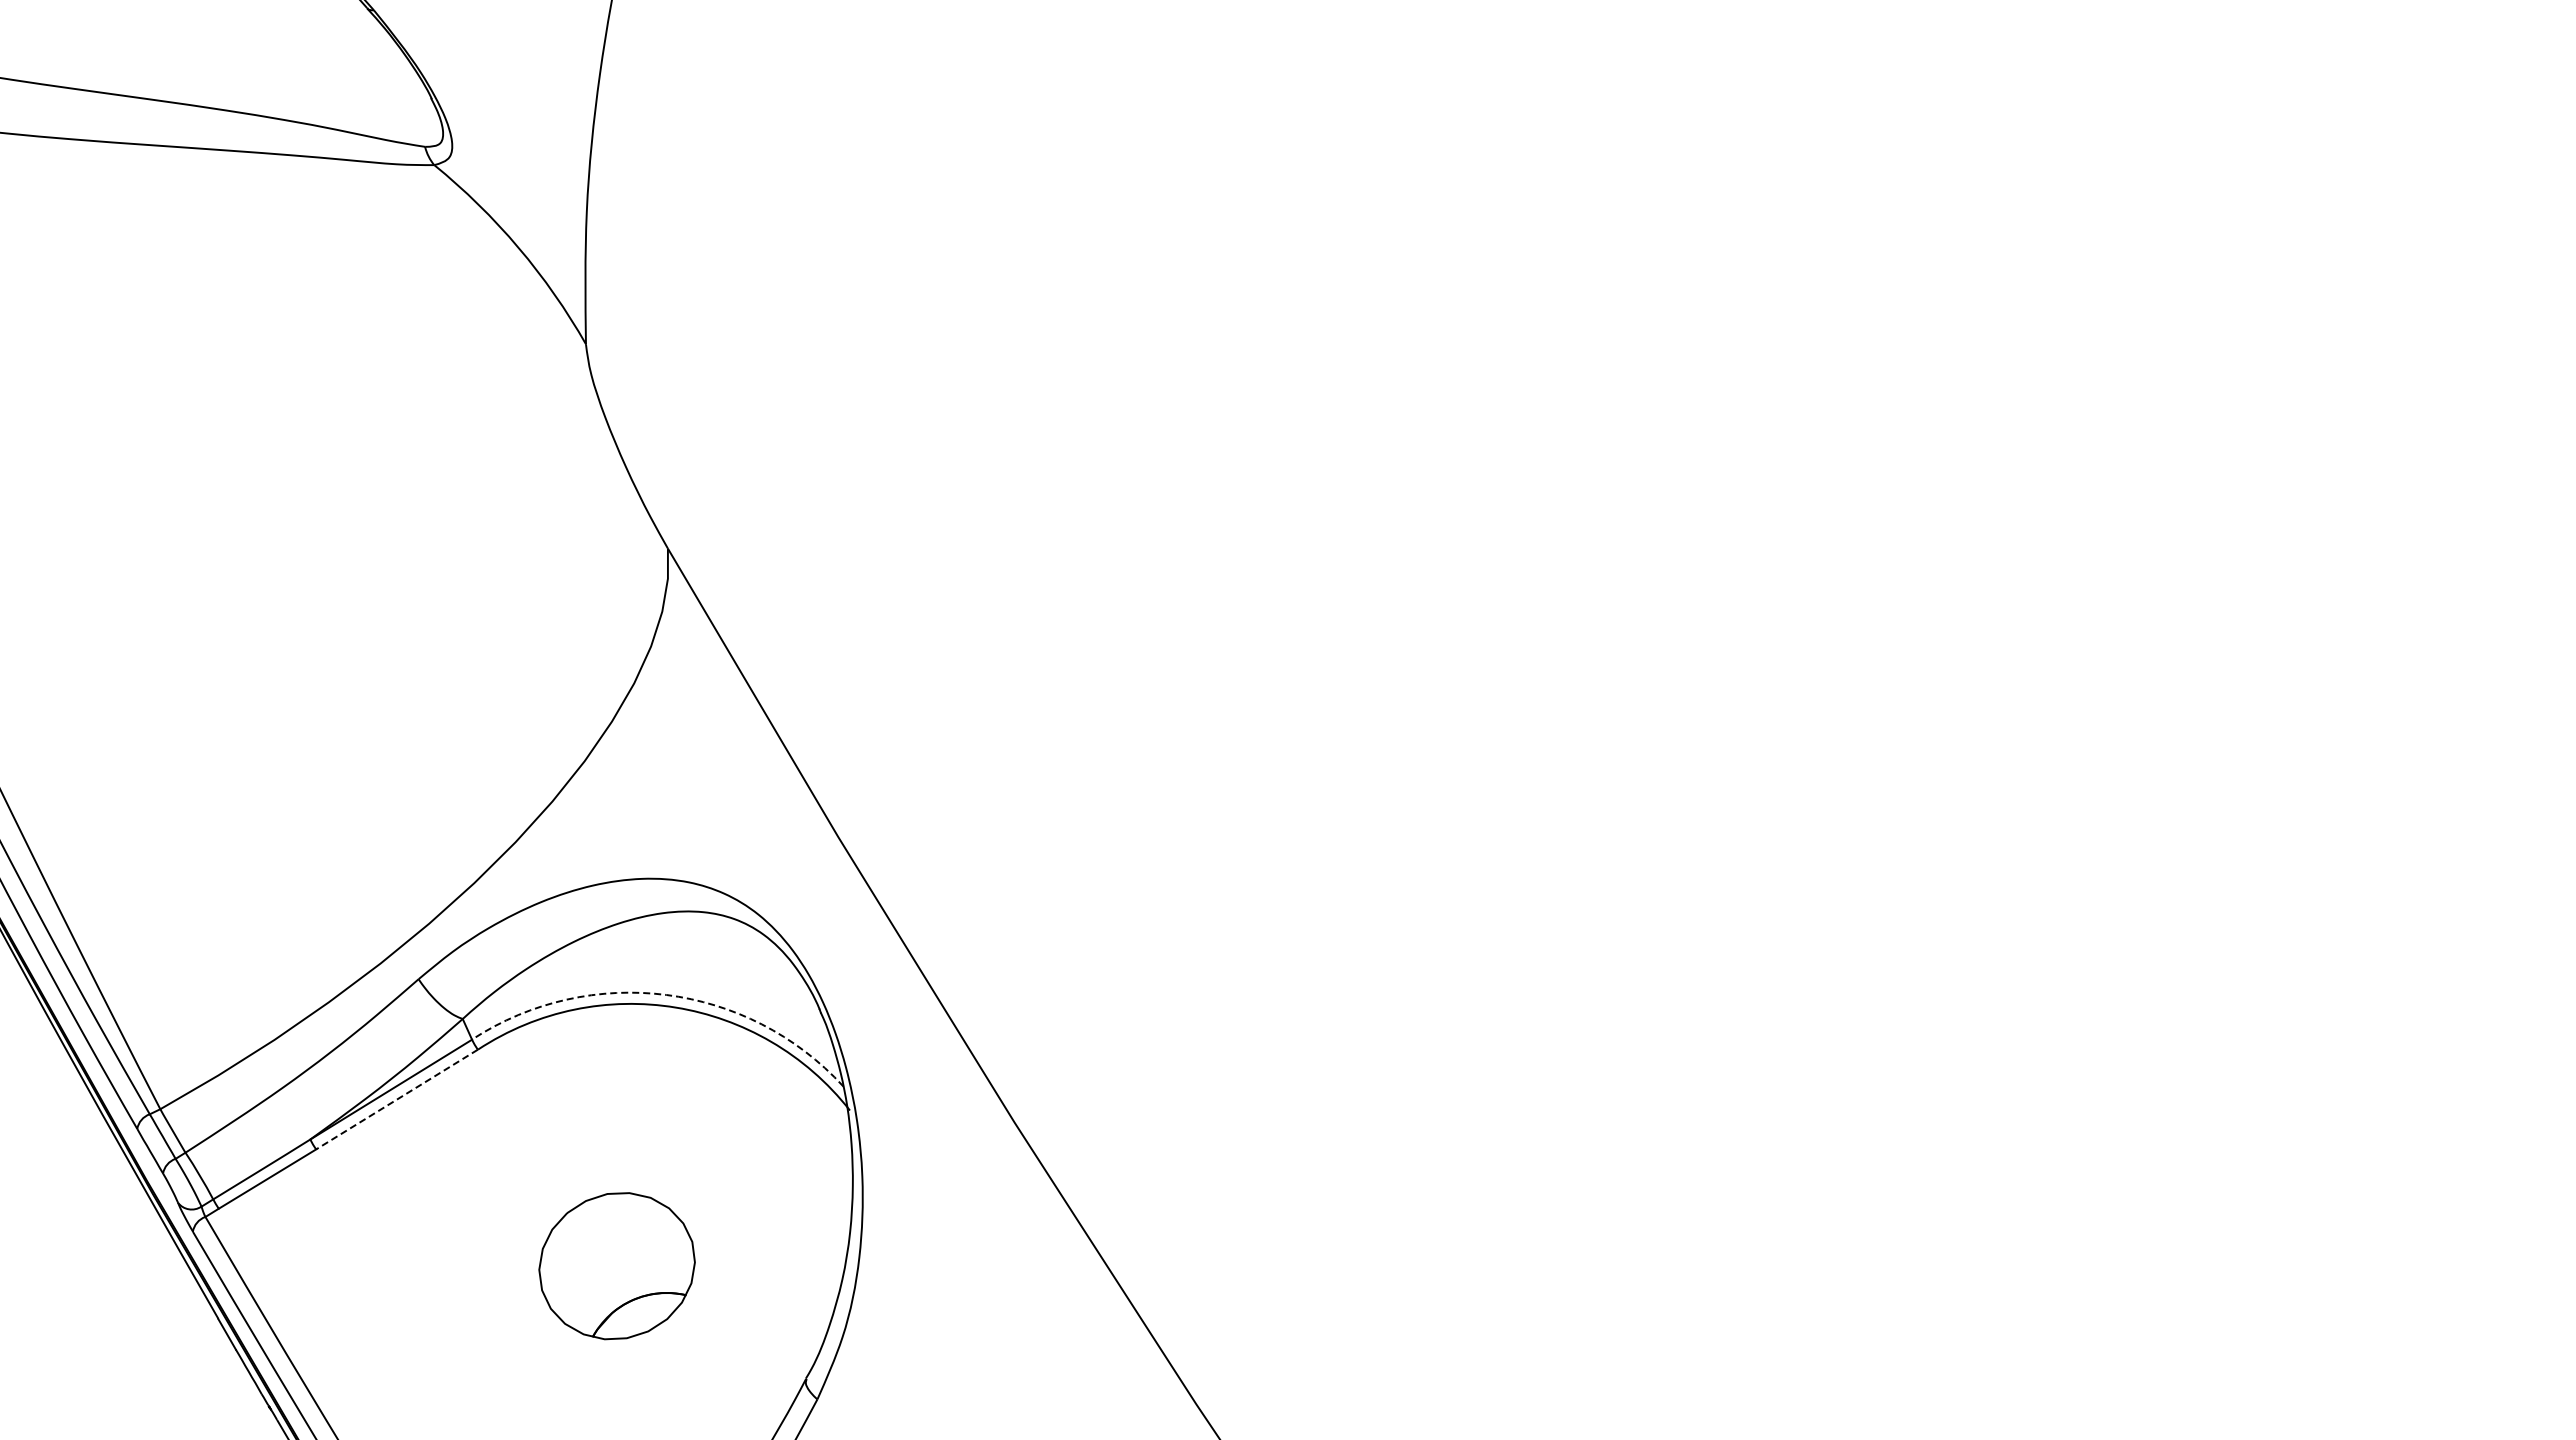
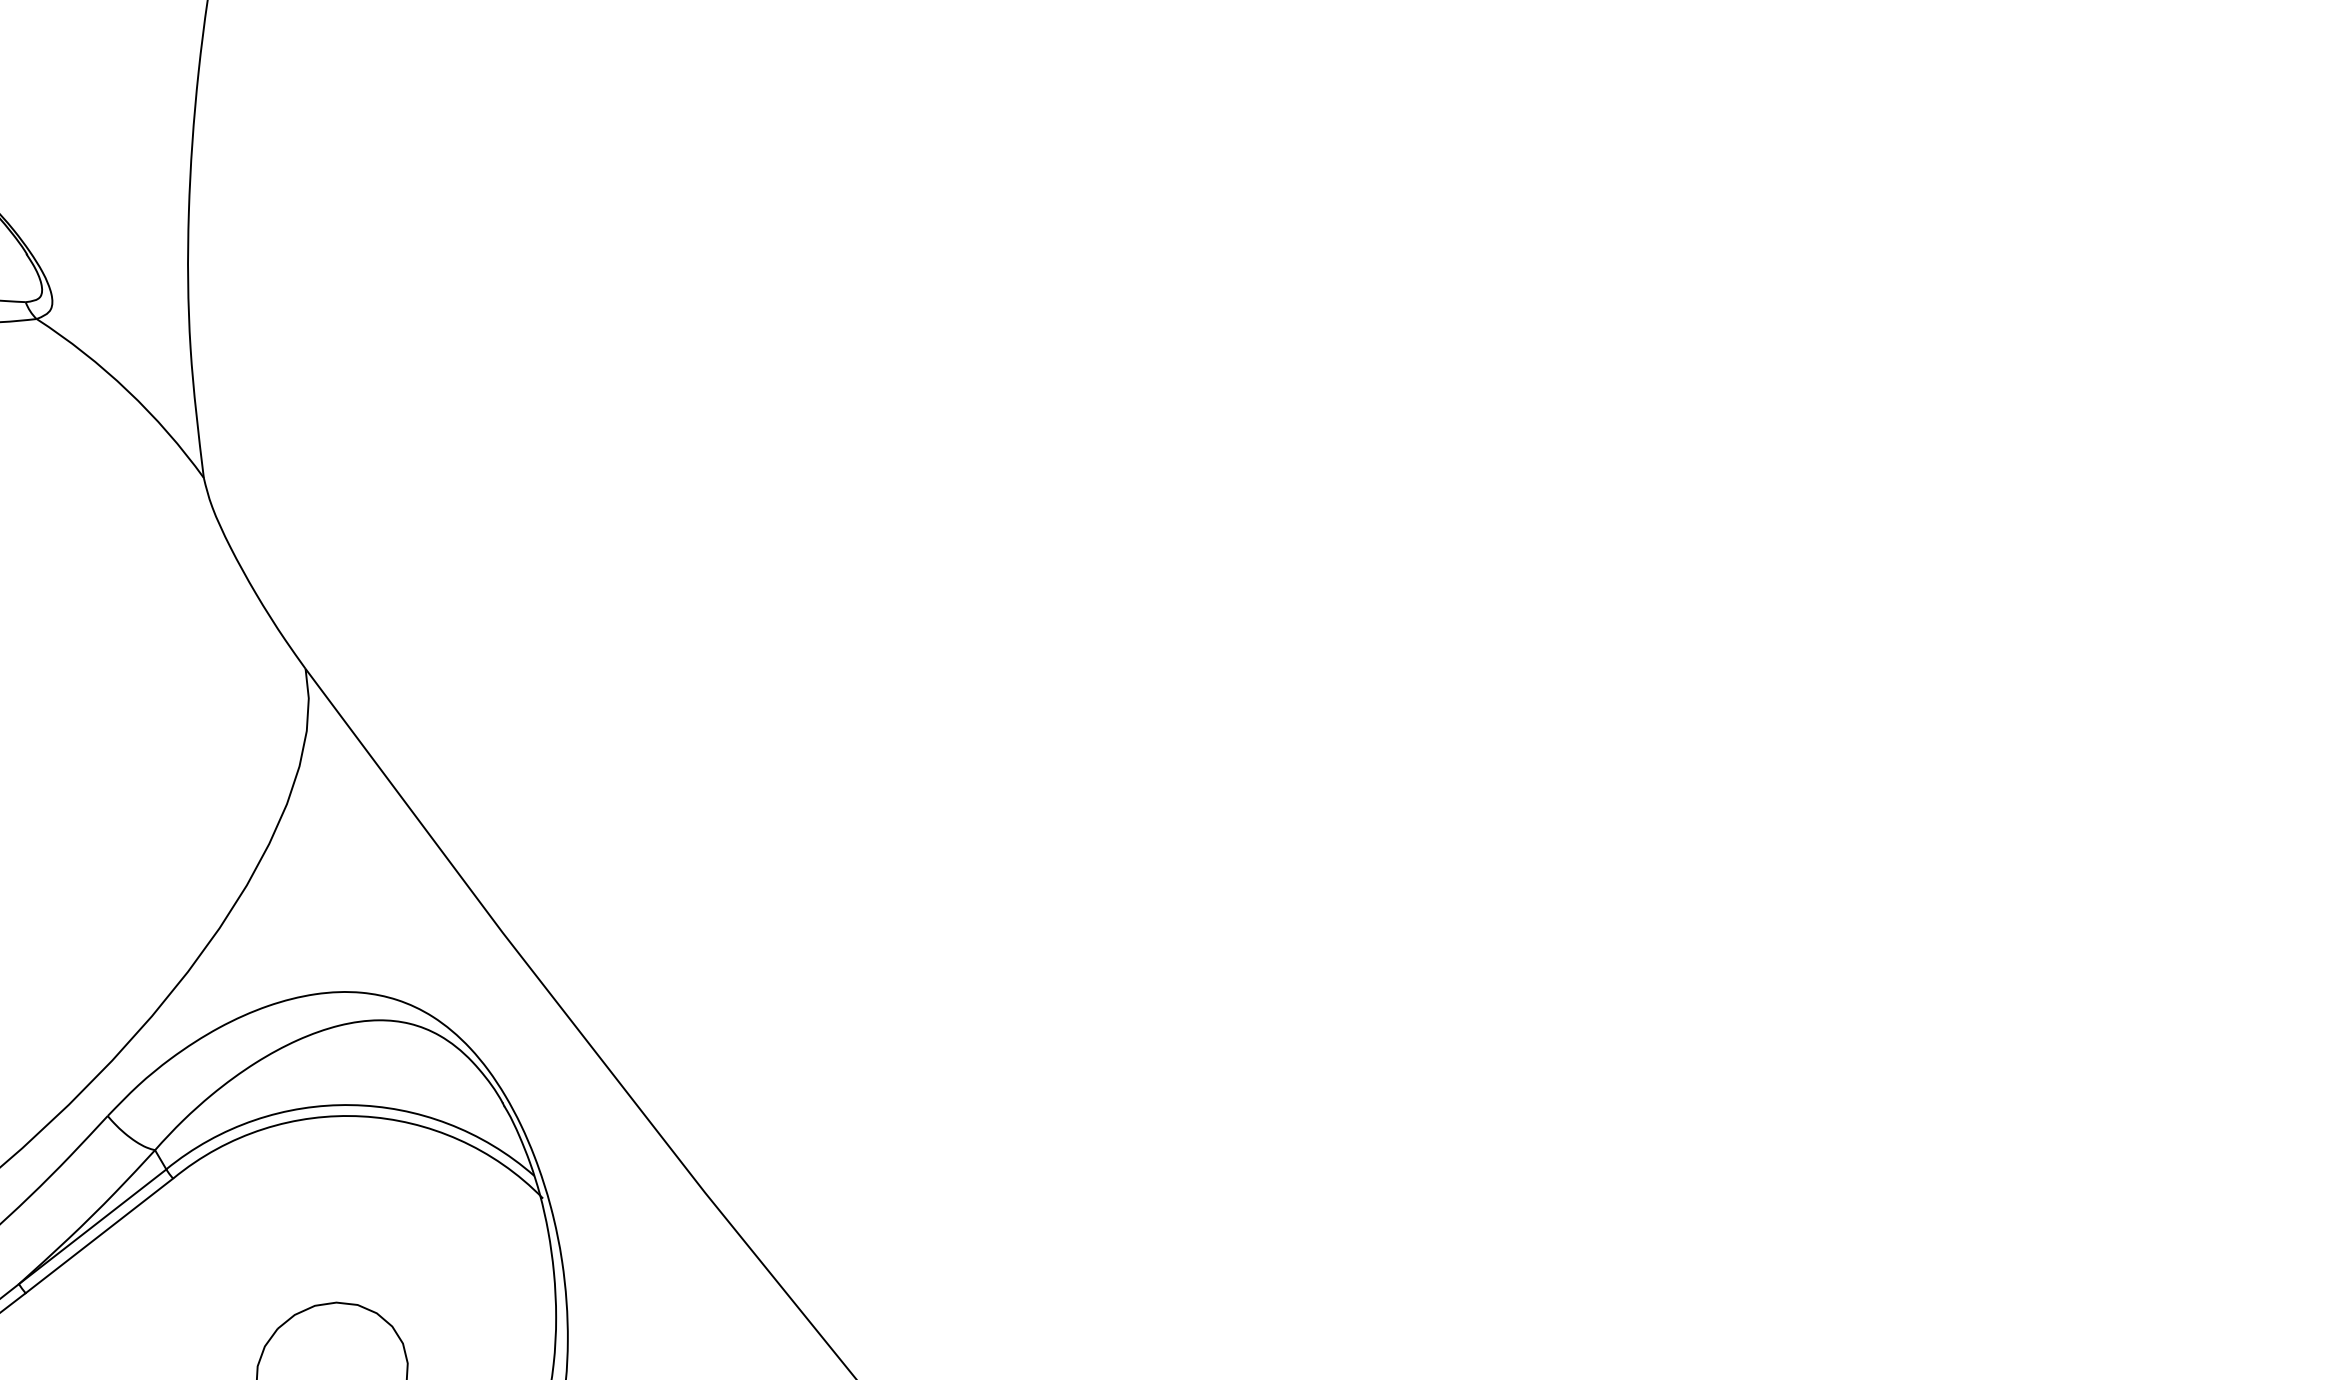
arc: (666, 994) -> (351, 1104), dashed -> solid
line: (397, 1099) -> (99, 1235), dashed -> solid

